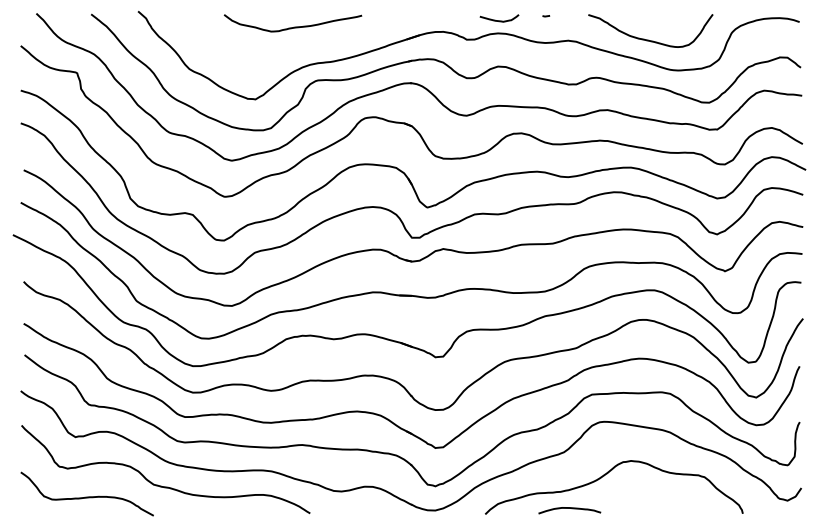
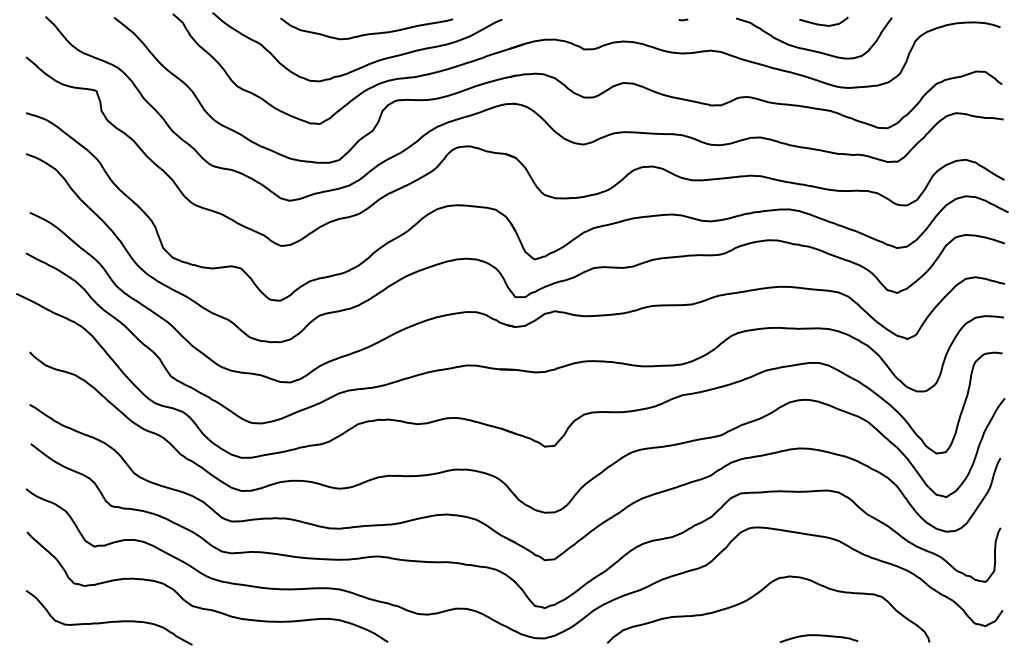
curve: (499, 20) -> (823, 24), moved
curve: (292, 51) -> (365, 64), added
curve: (569, 508) -> (818, 636), moved

